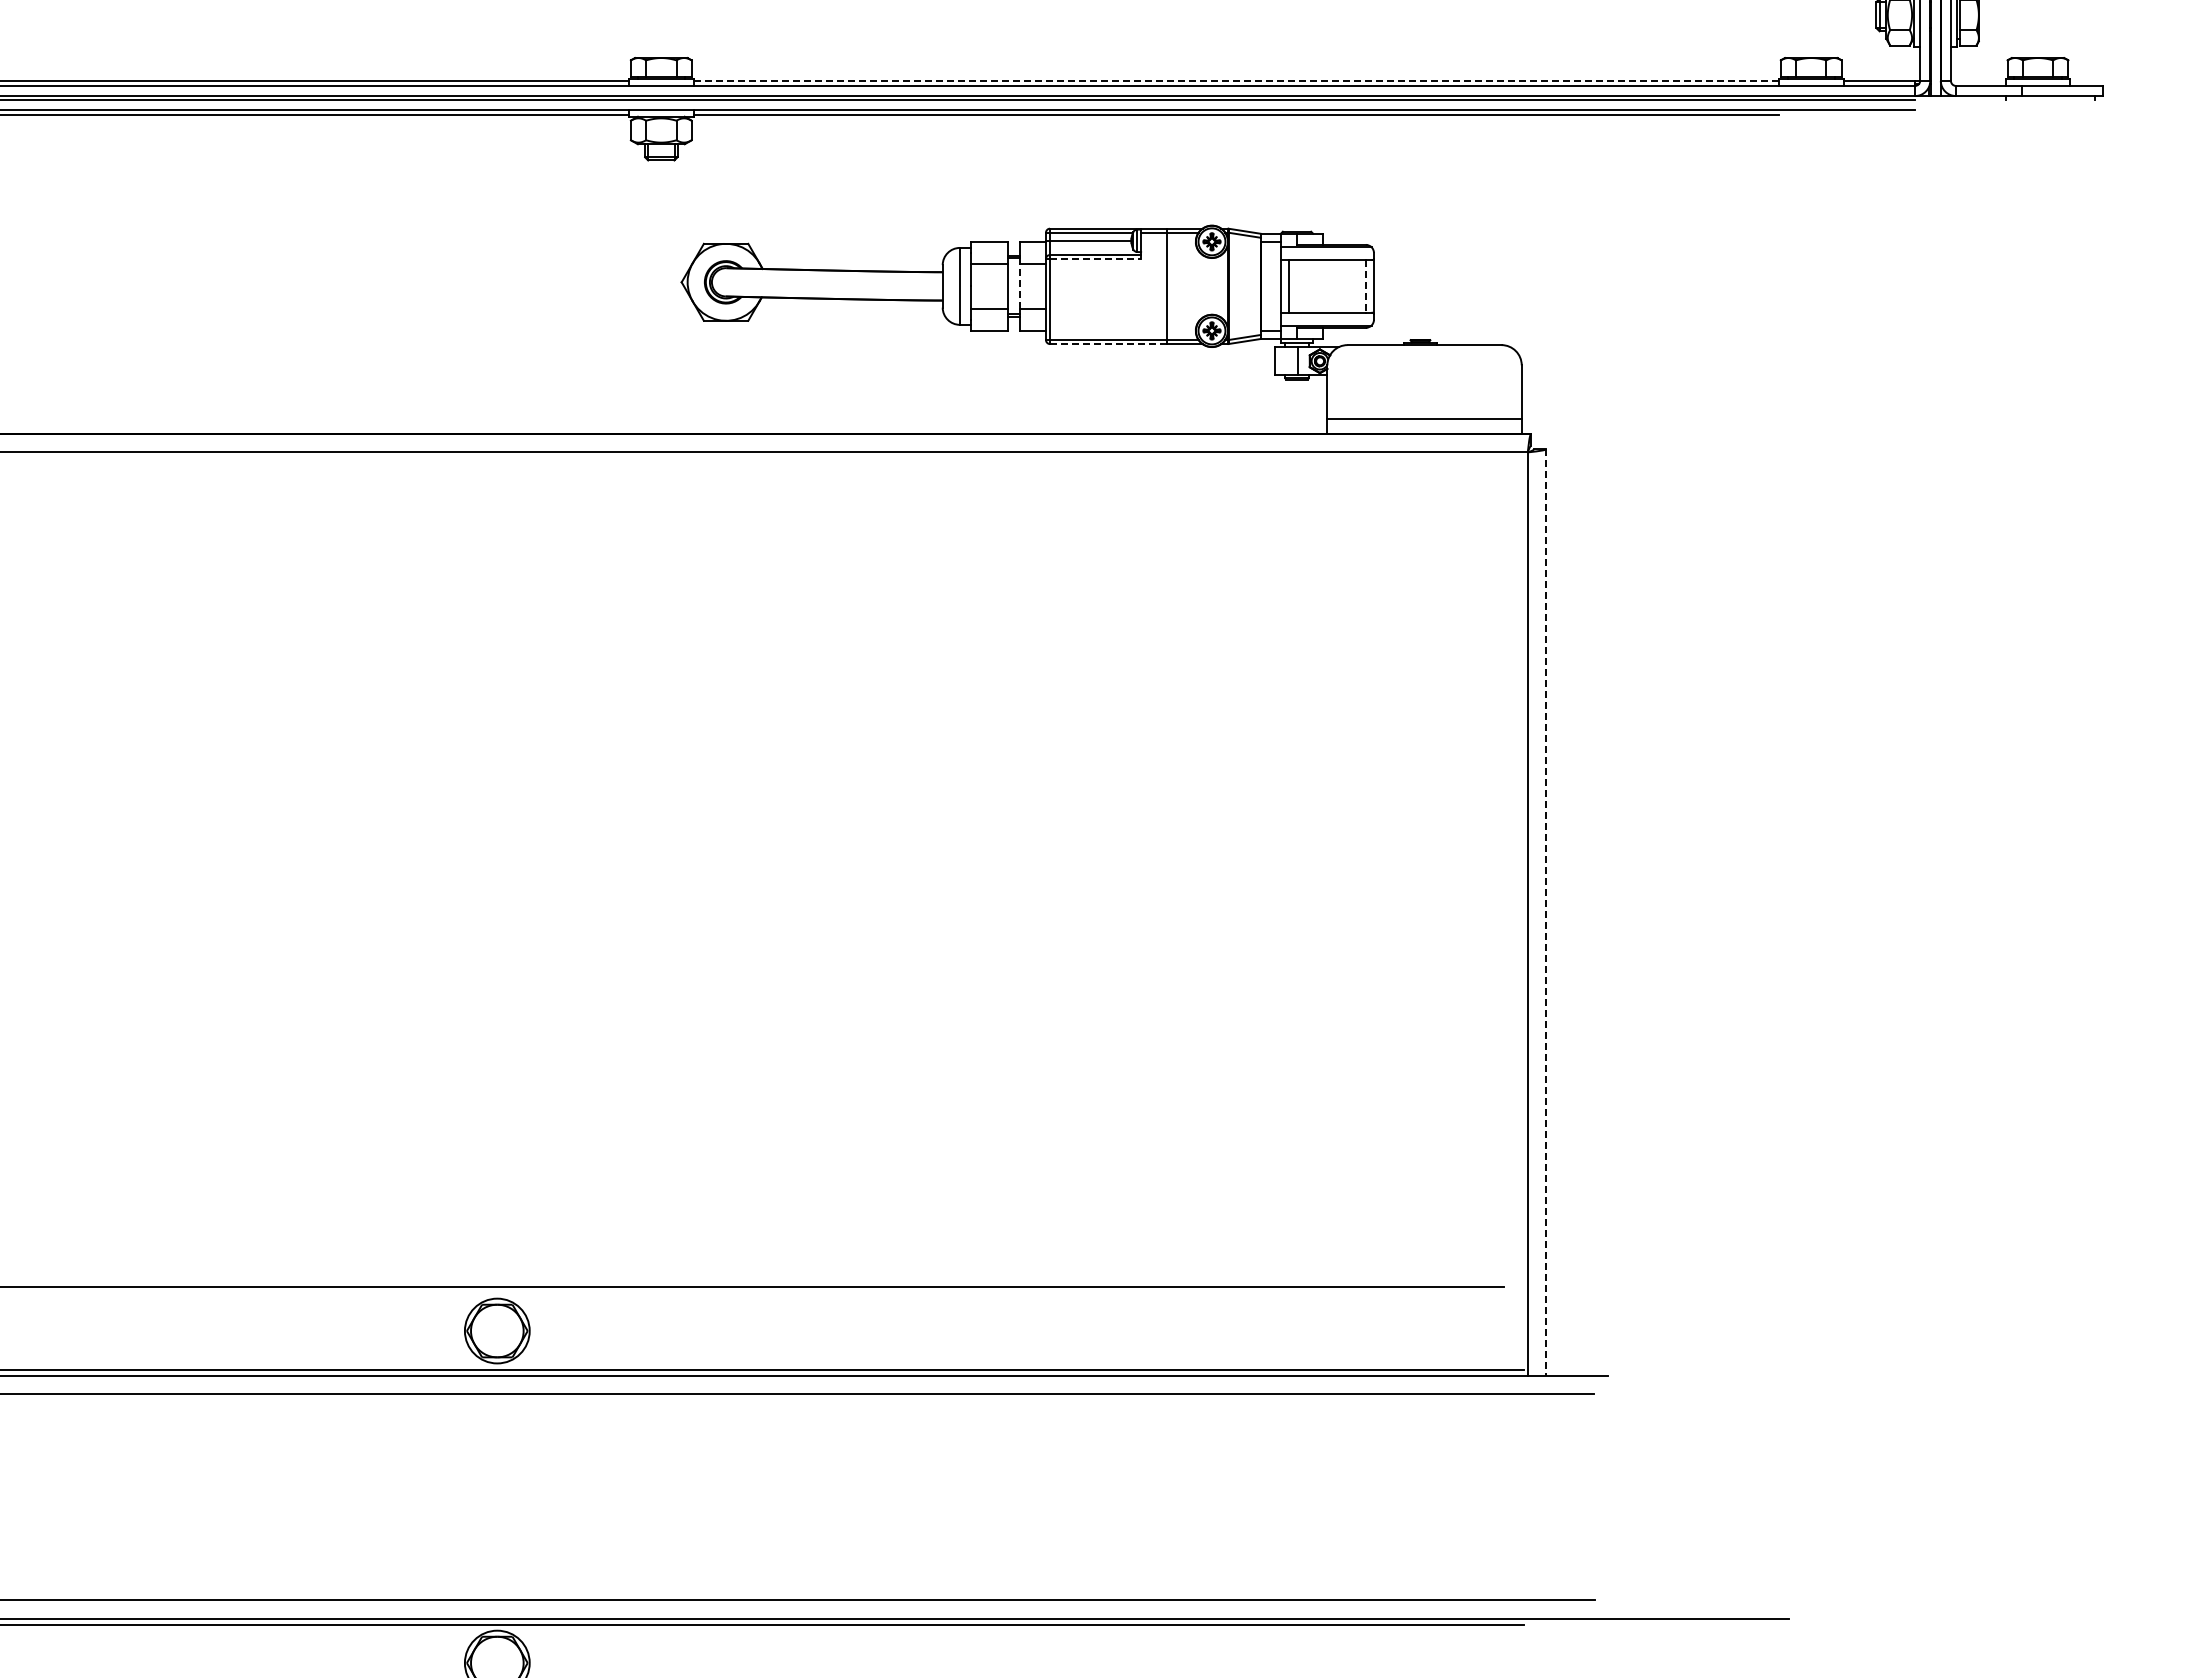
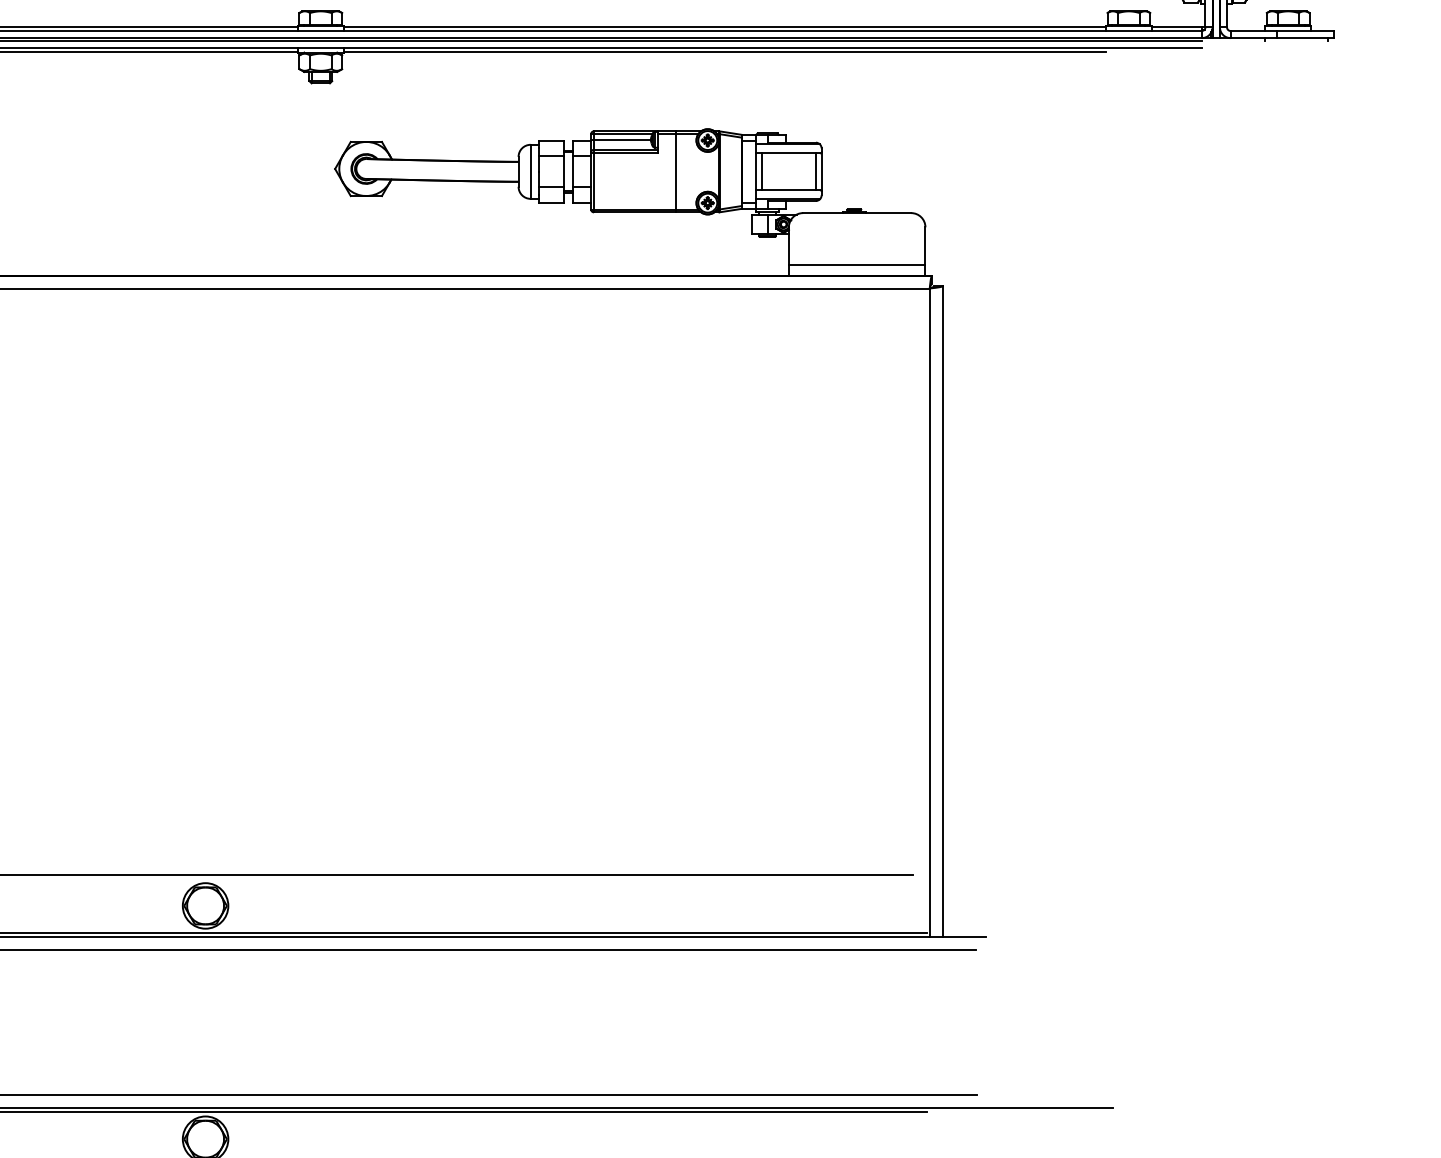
line: (1236, 80) -> (725, 27), dashed -> solid
line: (1095, 259) -> (625, 152), dashed -> solid
line: (1019, 285) -> (572, 171), dashed -> solid
line: (1365, 286) -> (815, 171), dashed -> solid
line: (1108, 344) -> (635, 212), dashed -> solid
line: (1546, 912) -> (942, 611), dashed -> solid

